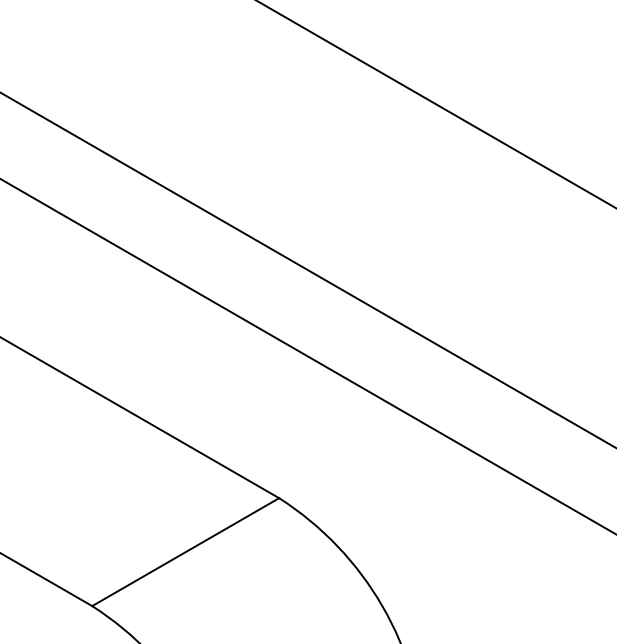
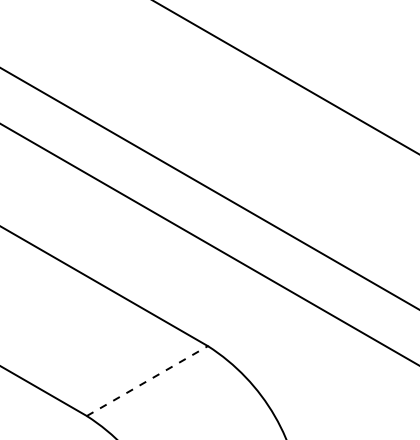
line: (185, 552) -> (147, 381), solid -> dashed

